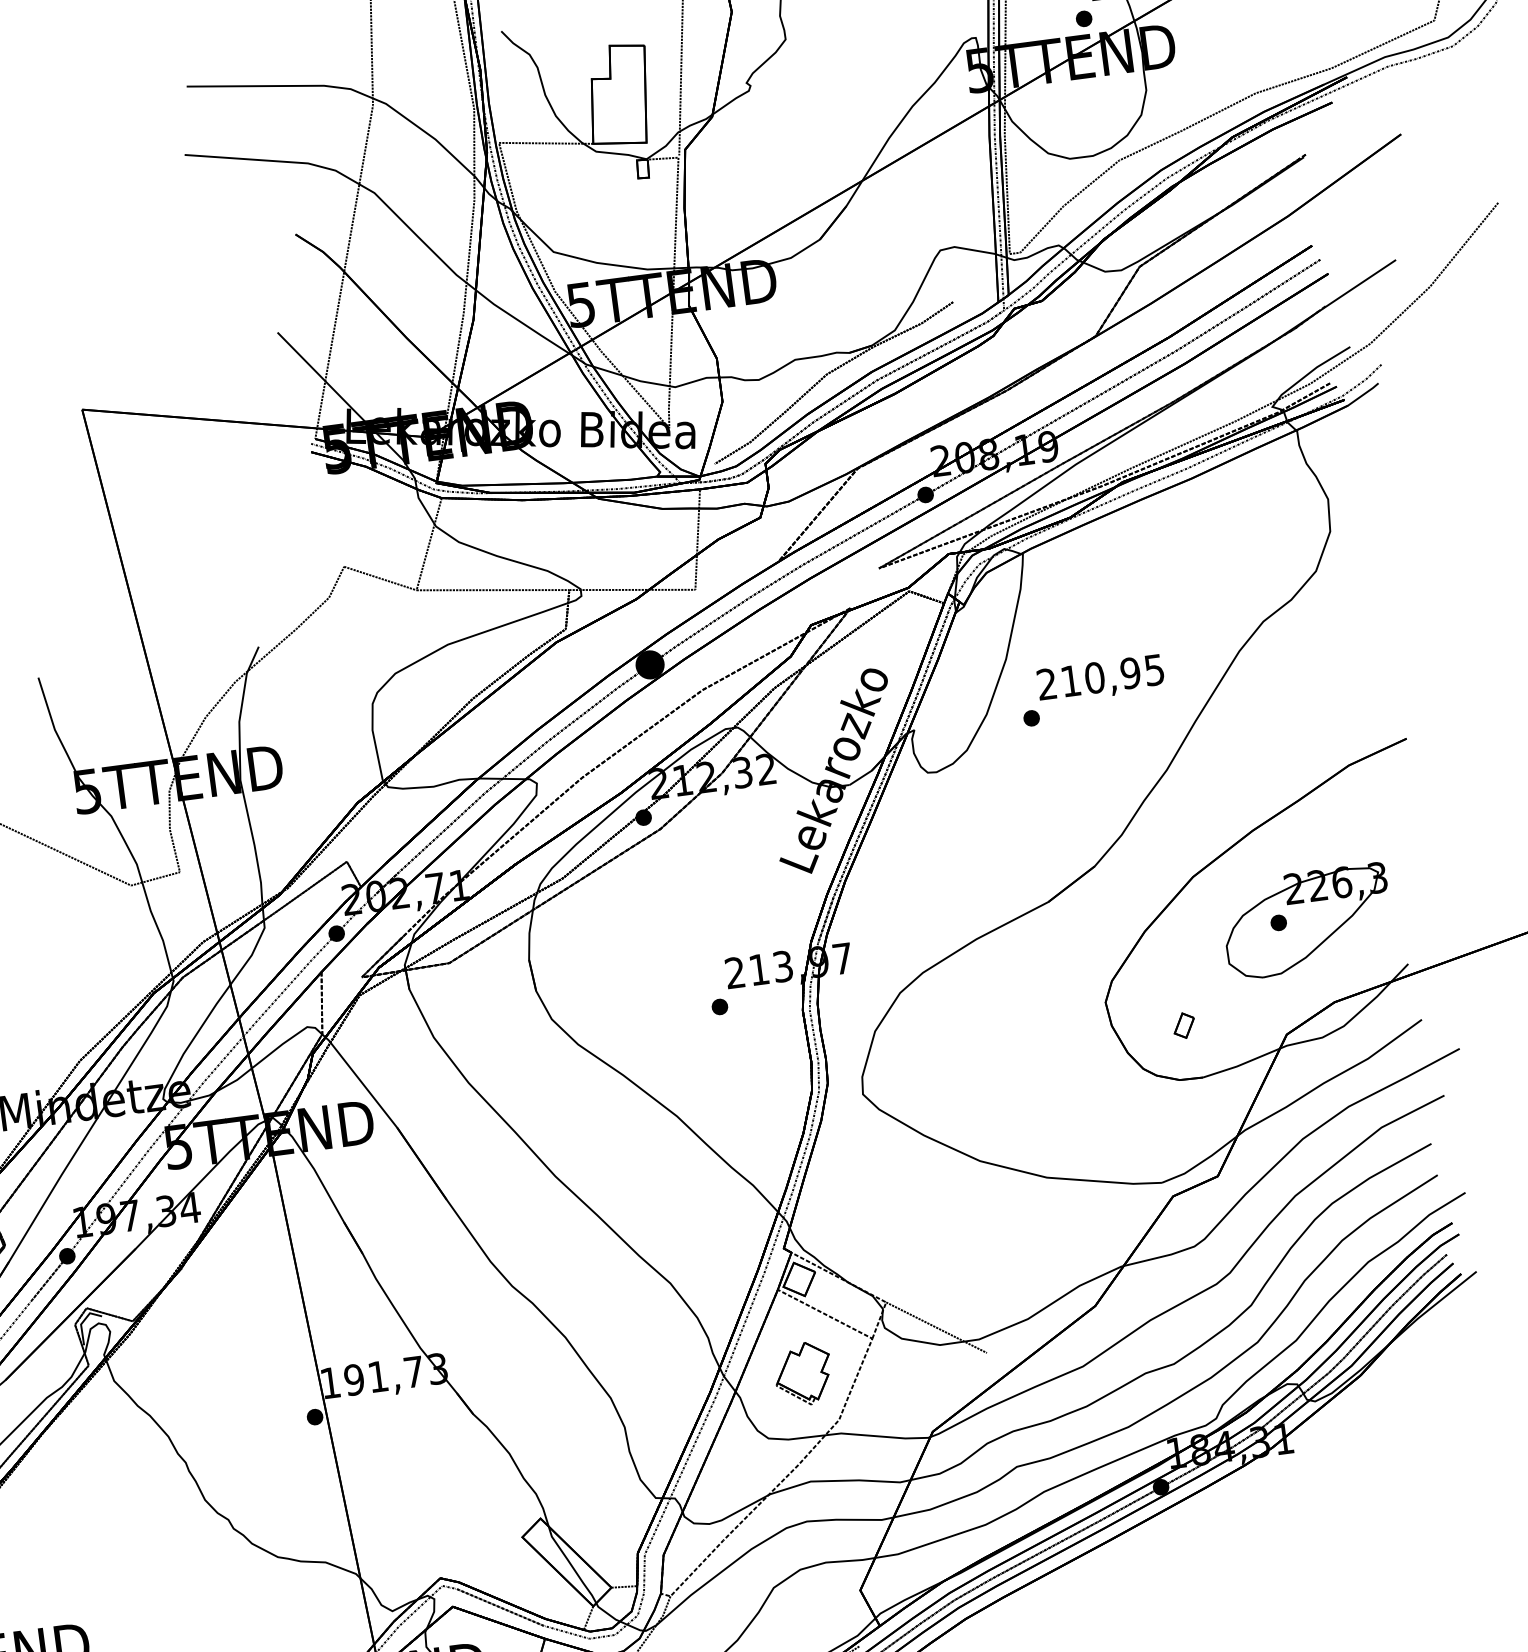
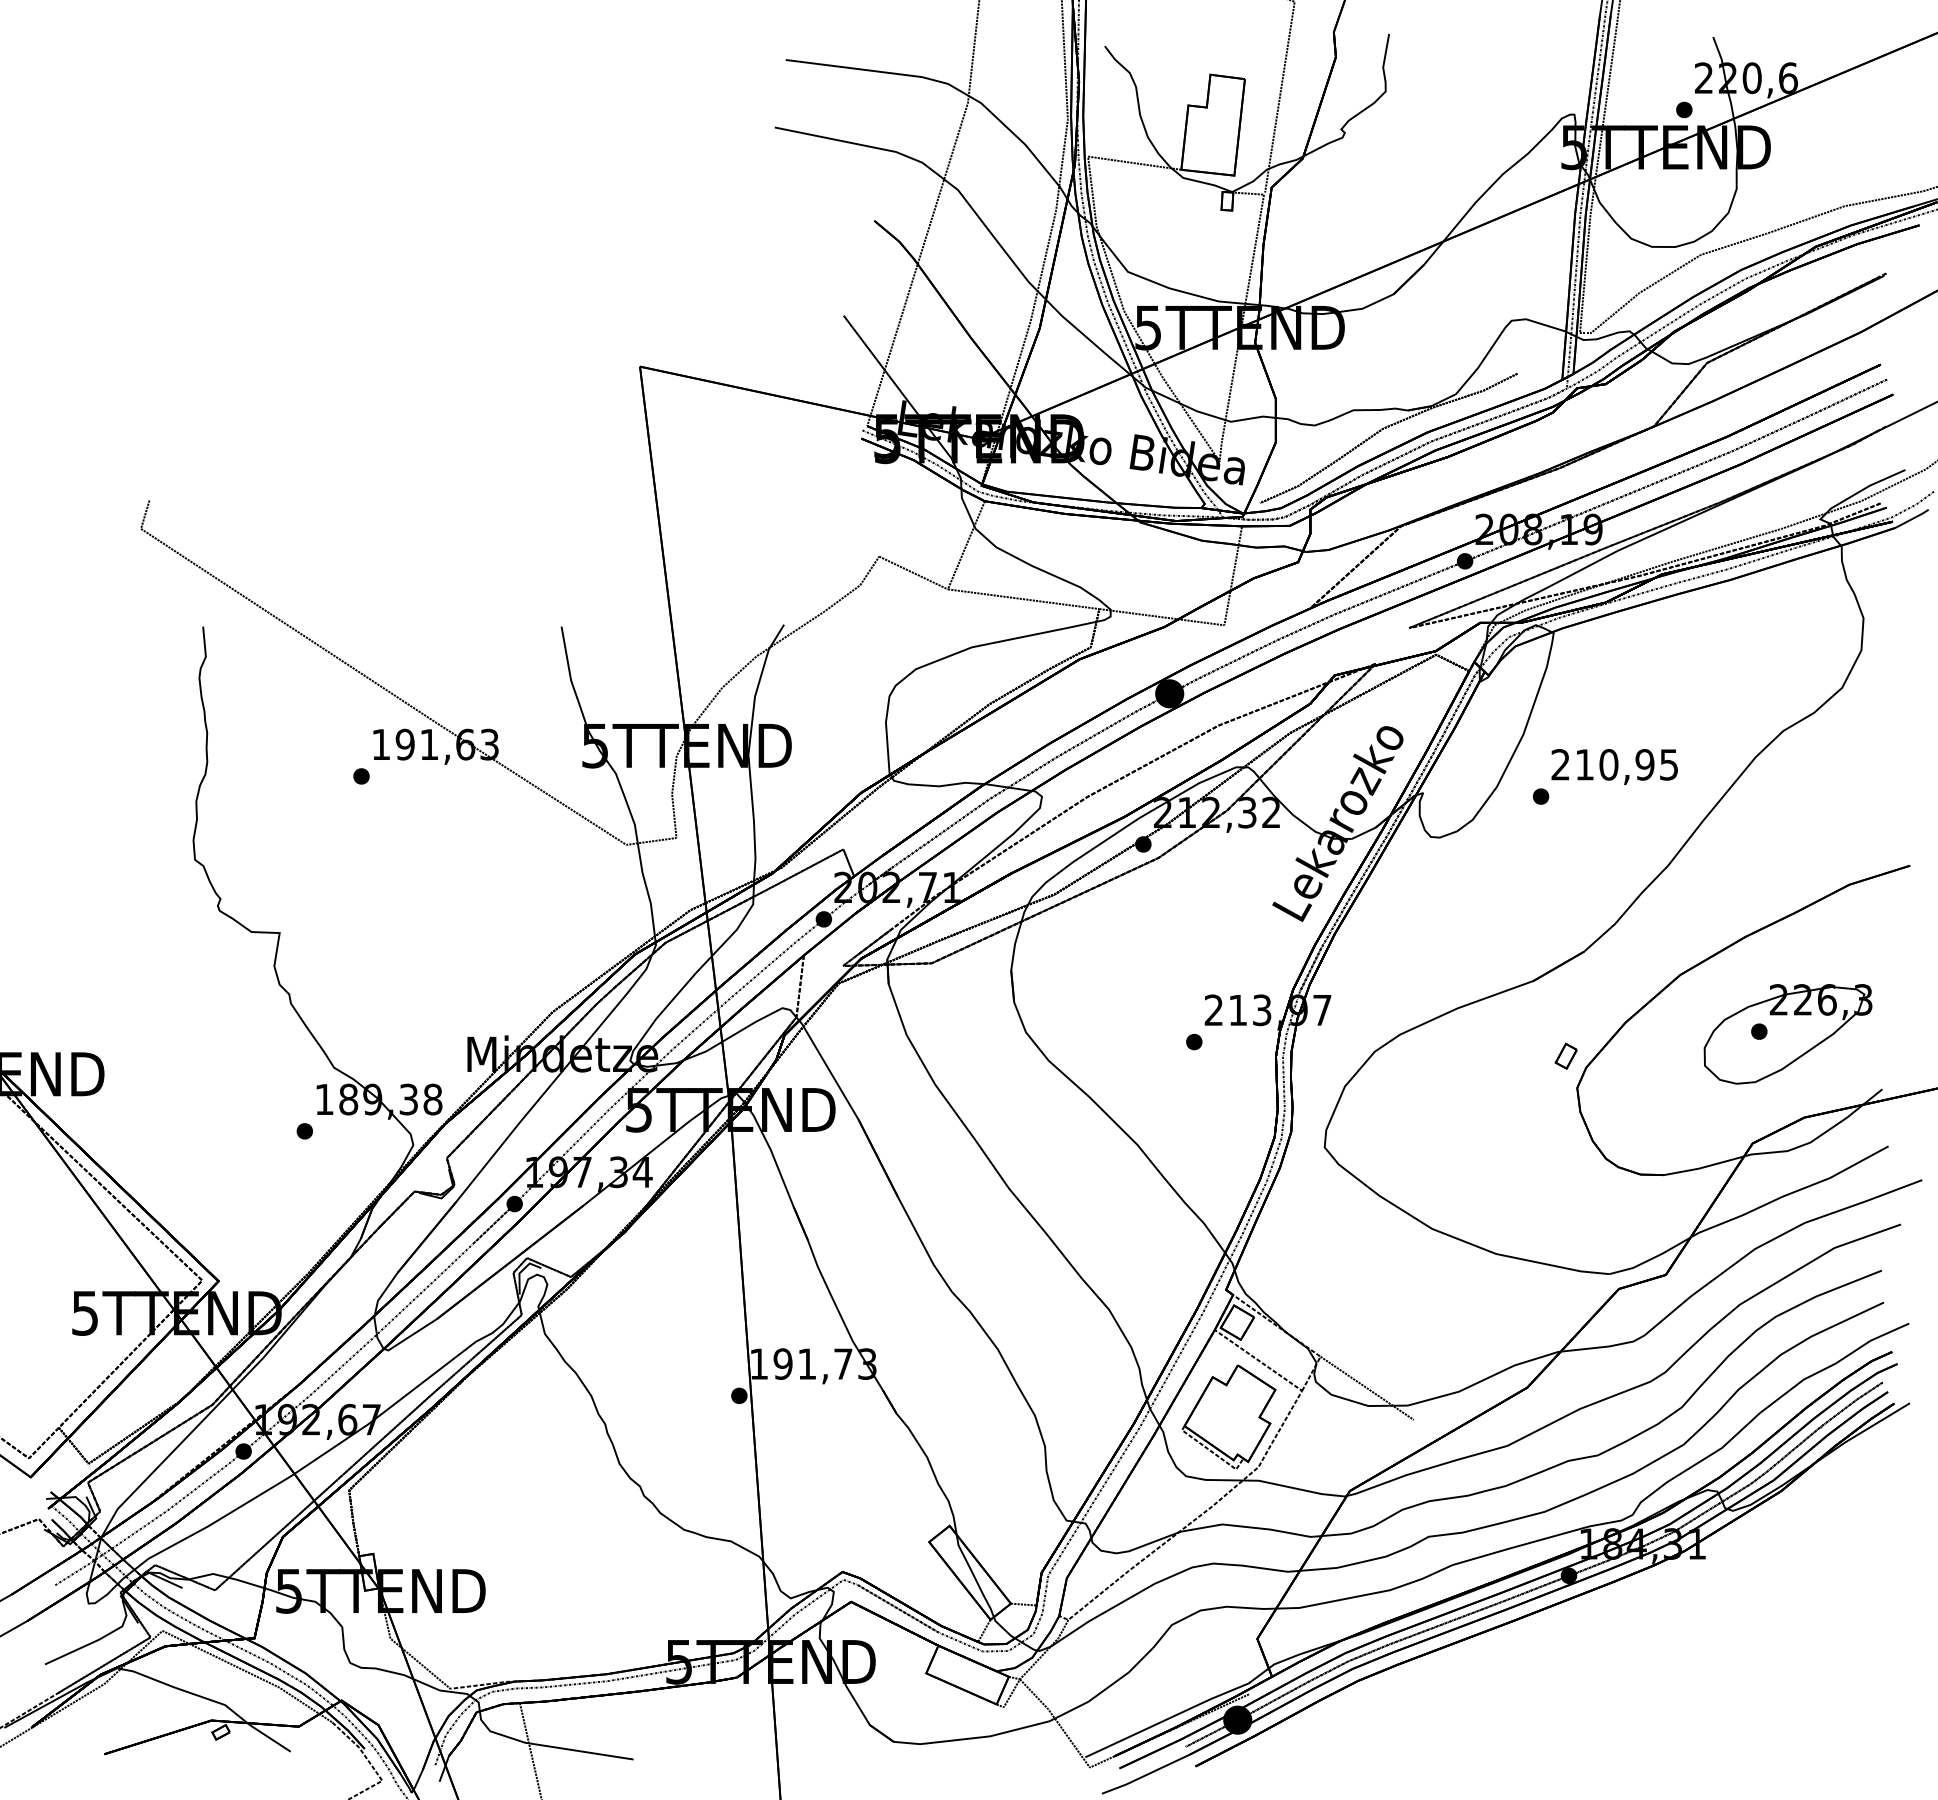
part: (1183, 1025) -> (1565, 1055), moved
part: (802, 1373) -> (1228, 1416), size x1.67

